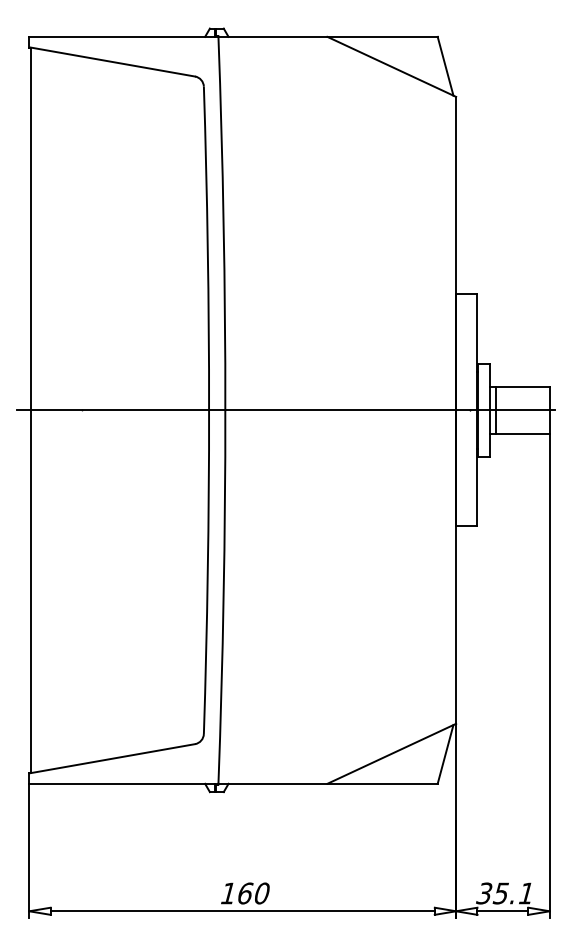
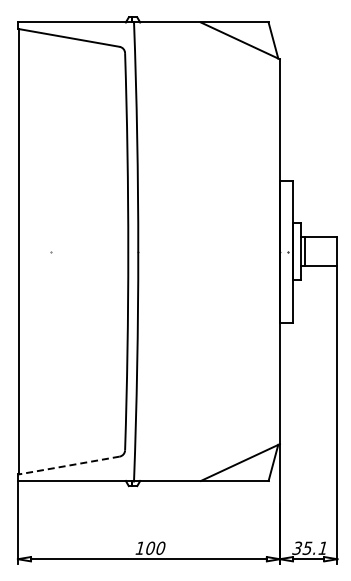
line: (286, 409) -> (175, 251), removed
line: (111, 758) -> (68, 465), solid -> dashed
text: (245, 892) -> (150, 547), 160 -> 100

